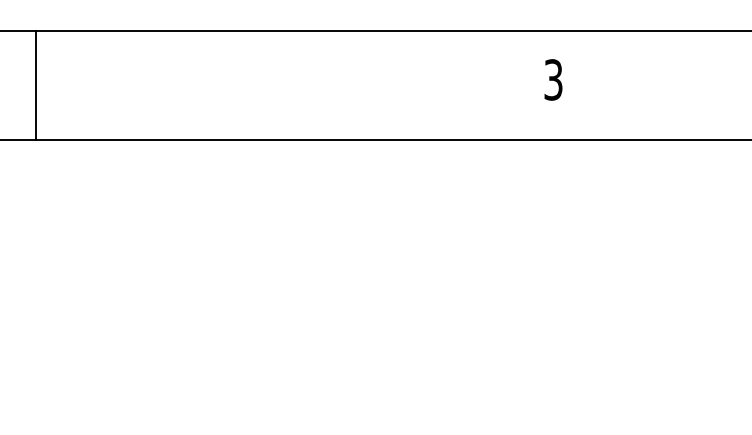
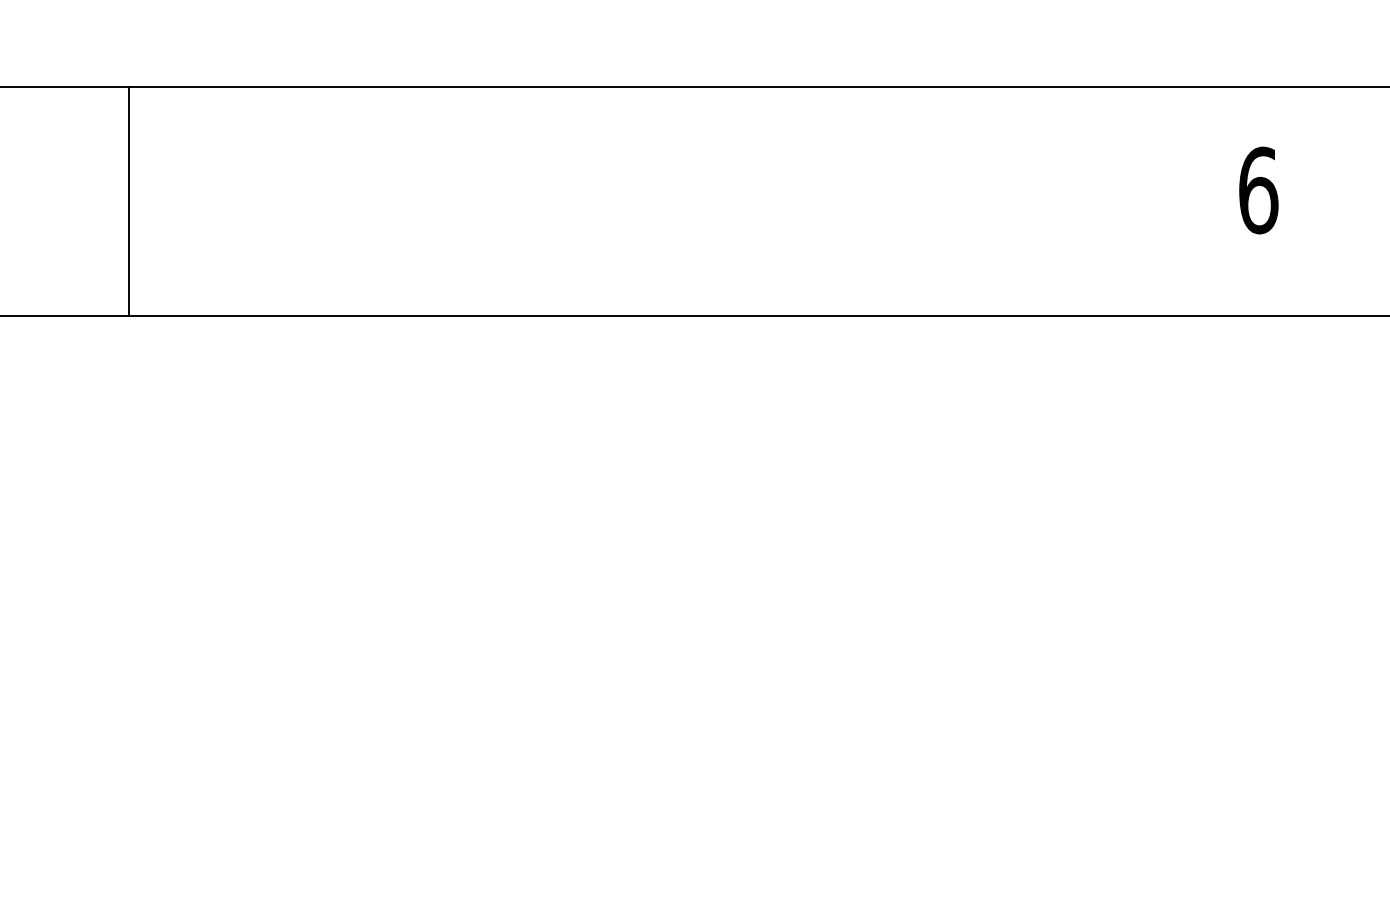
text: (553, 79) -> (1258, 189), 3 -> 6
line: (36, 84) -> (129, 200), moved

